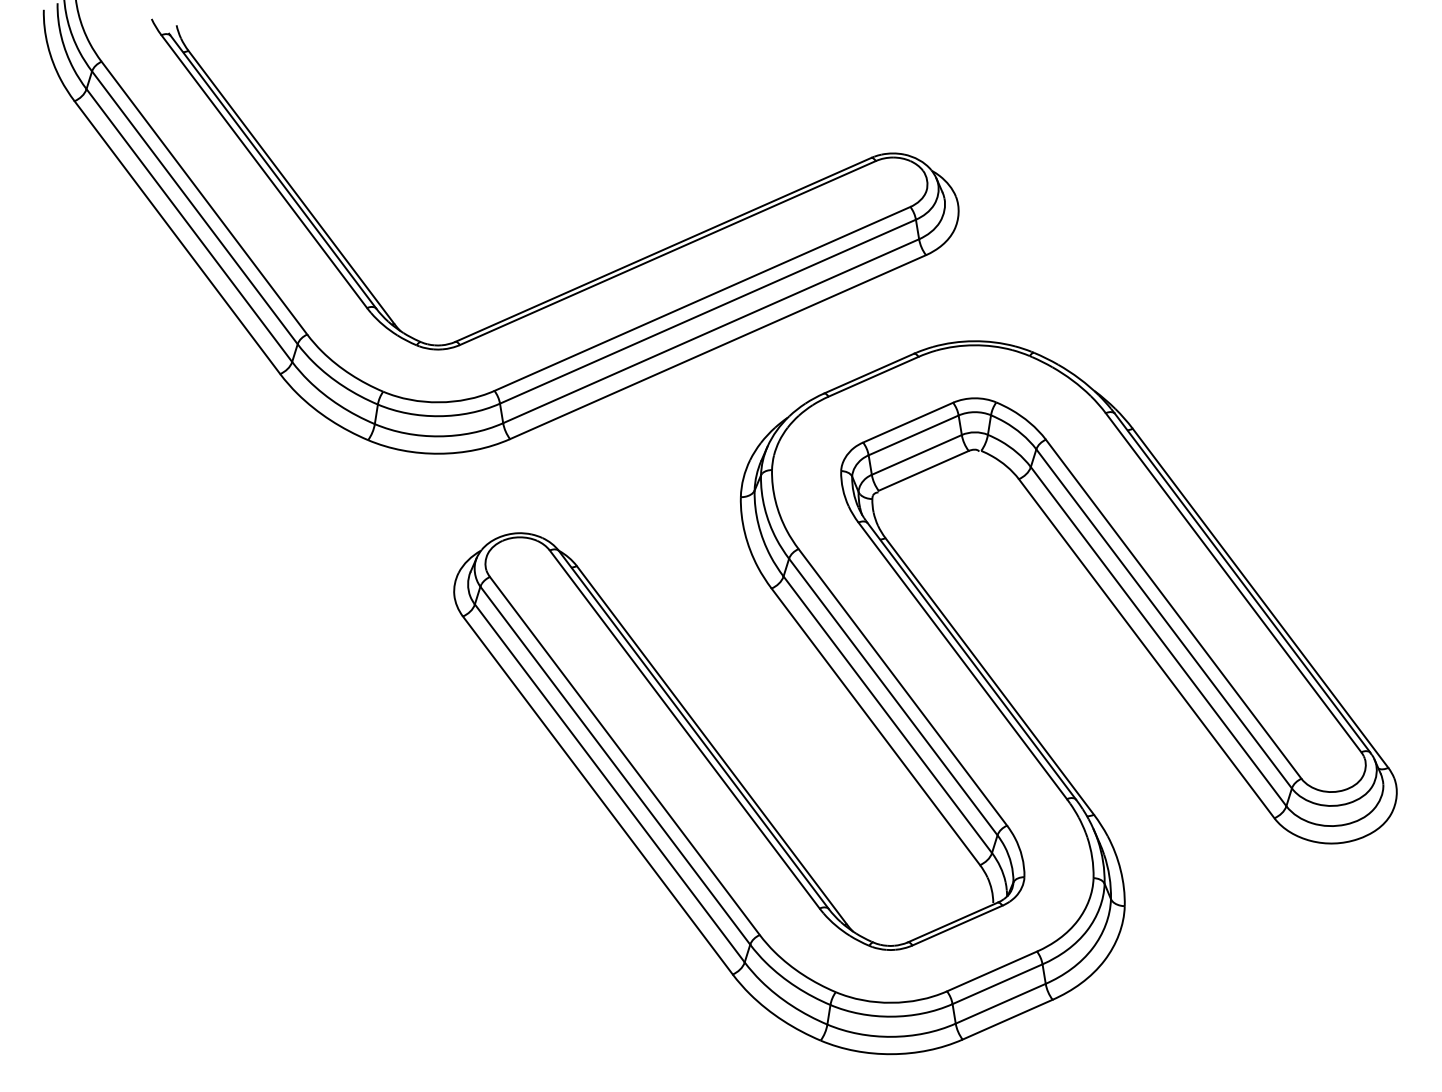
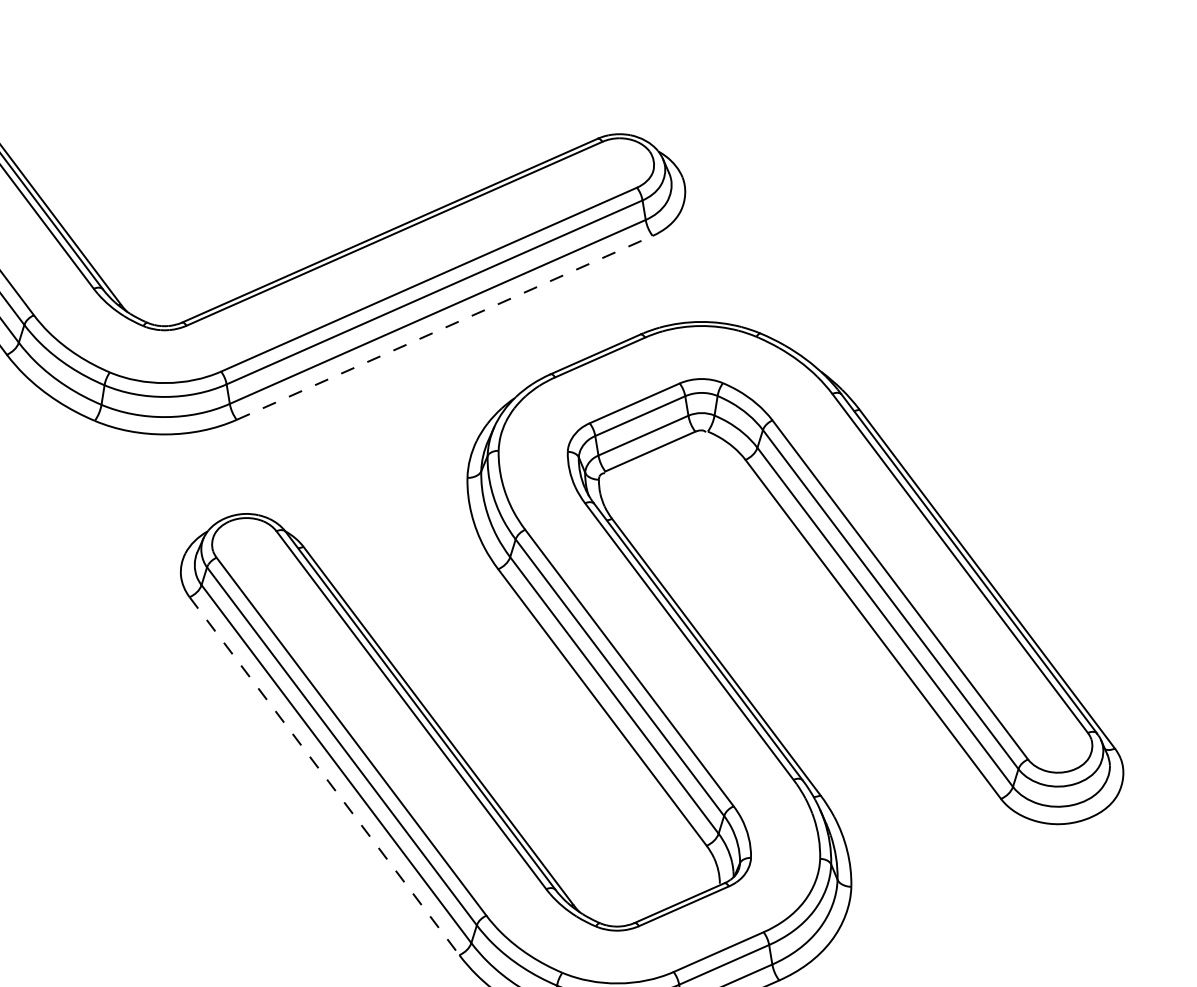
line: (718, 346) -> (445, 327), solid -> dashed
line: (598, 795) -> (325, 776), solid -> dashed

